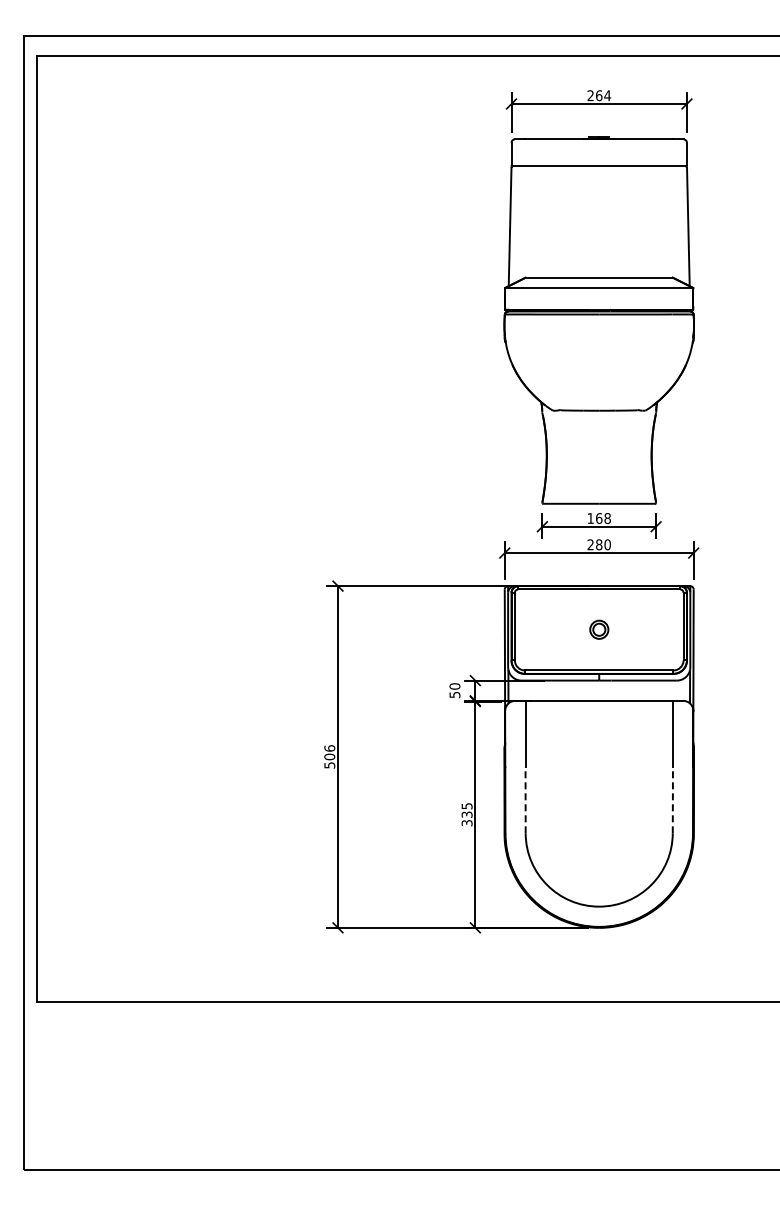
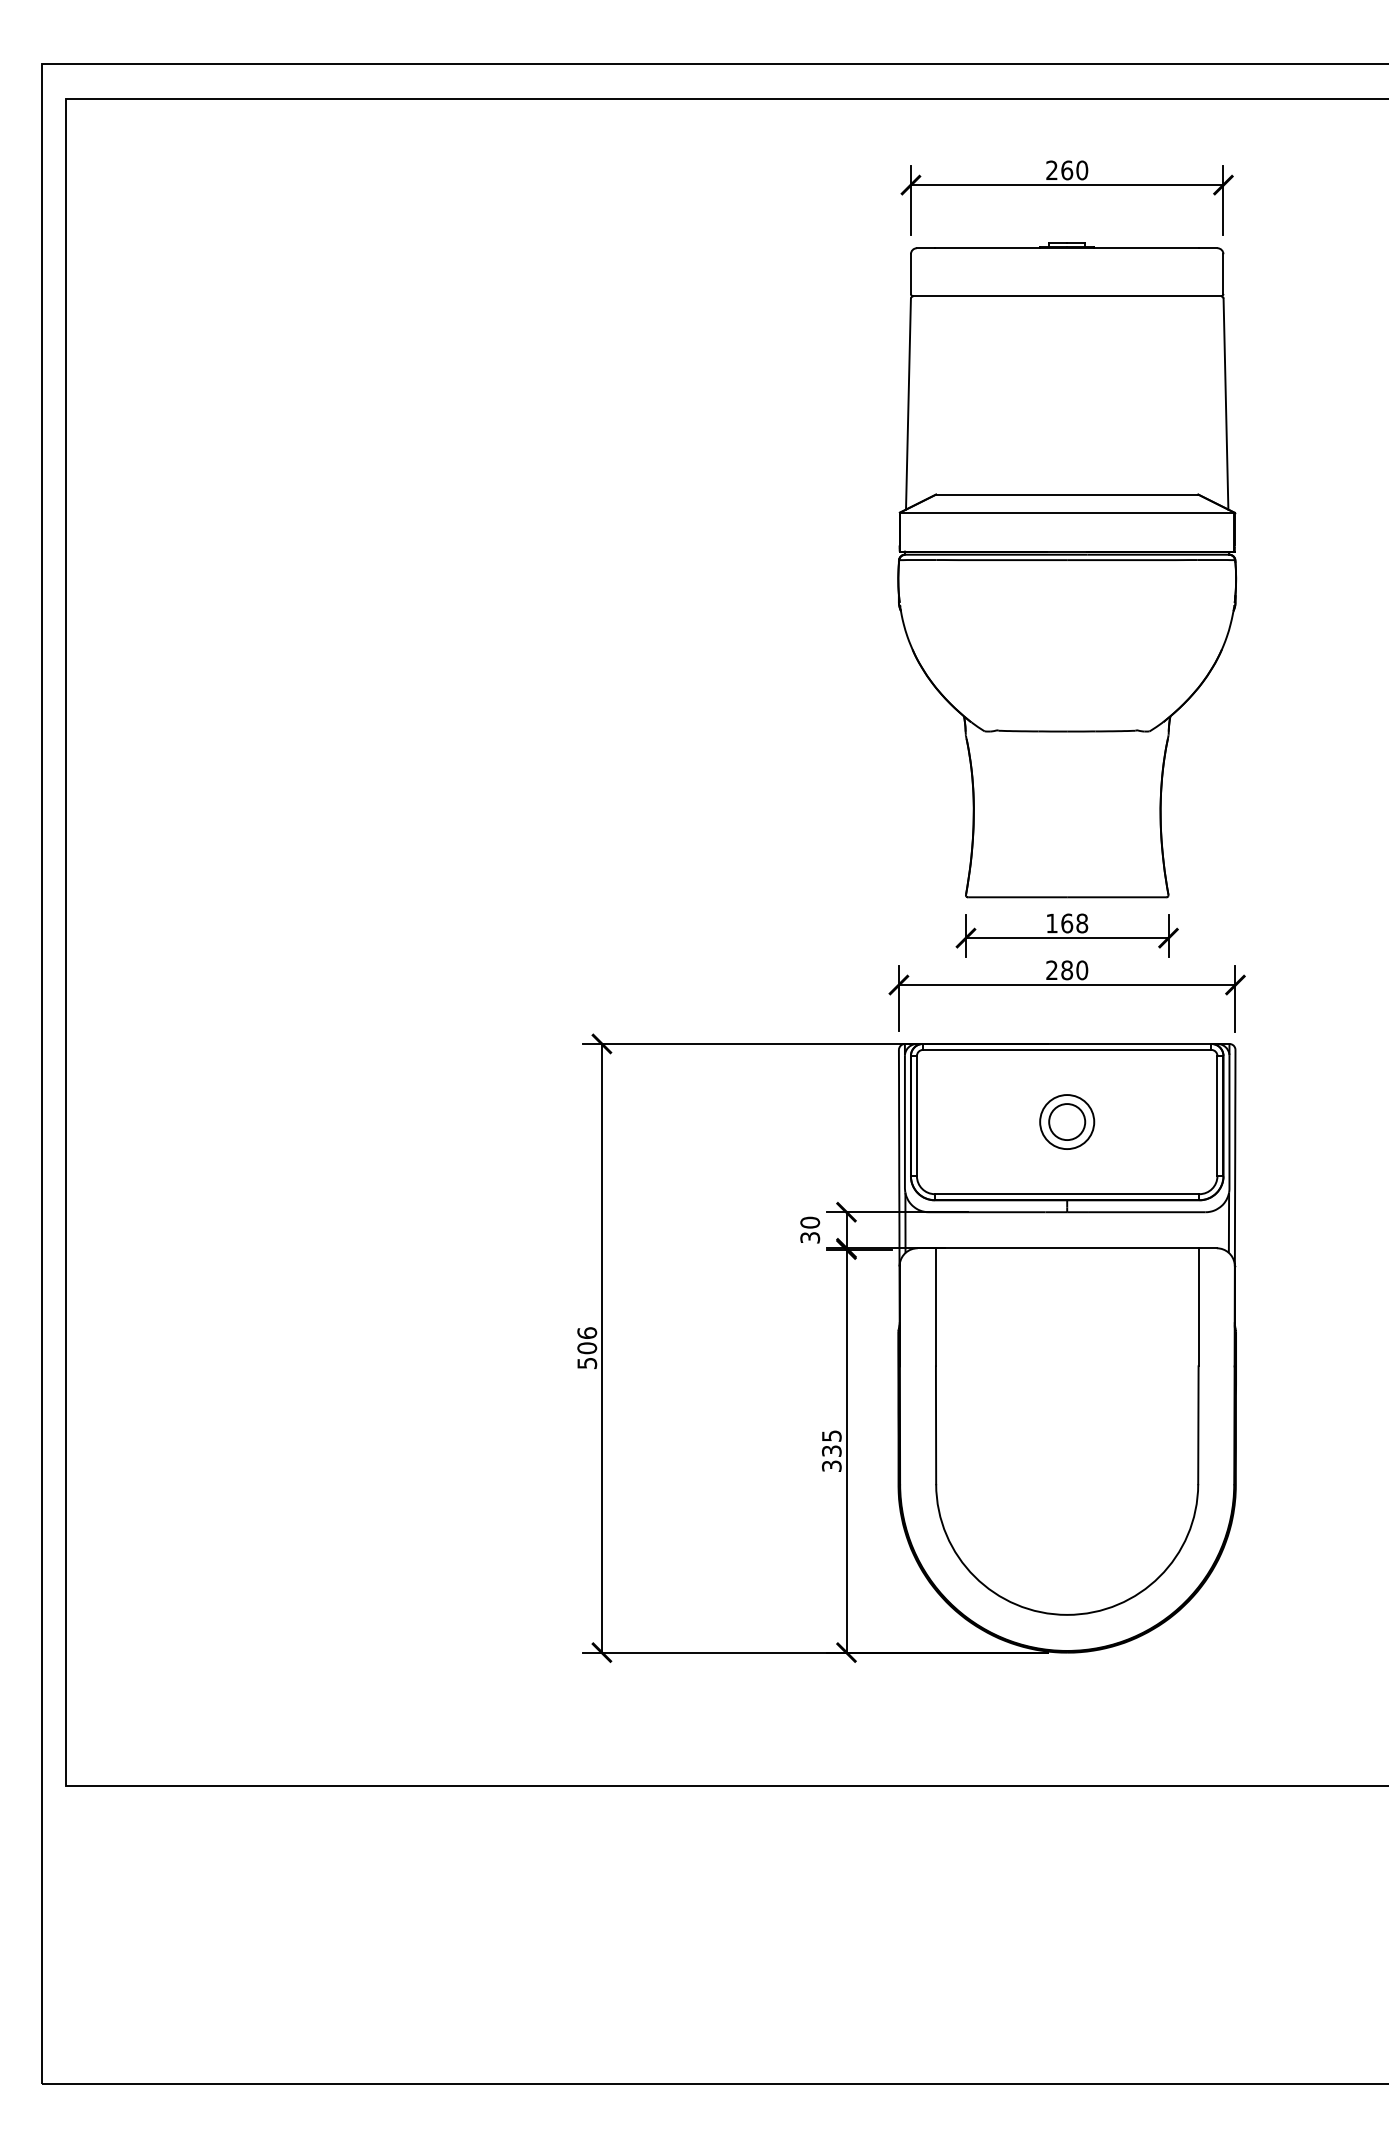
text: (607, 95) -> (1081, 169), 264 -> 260
part: (599, 629) -> (1067, 1121), size x1.67
text: (454, 694) -> (809, 1236), 50 -> 30
line: (525, 799) -> (935, 1424), dashed -> solid
line: (672, 799) -> (1197, 1424), dashed -> solid

